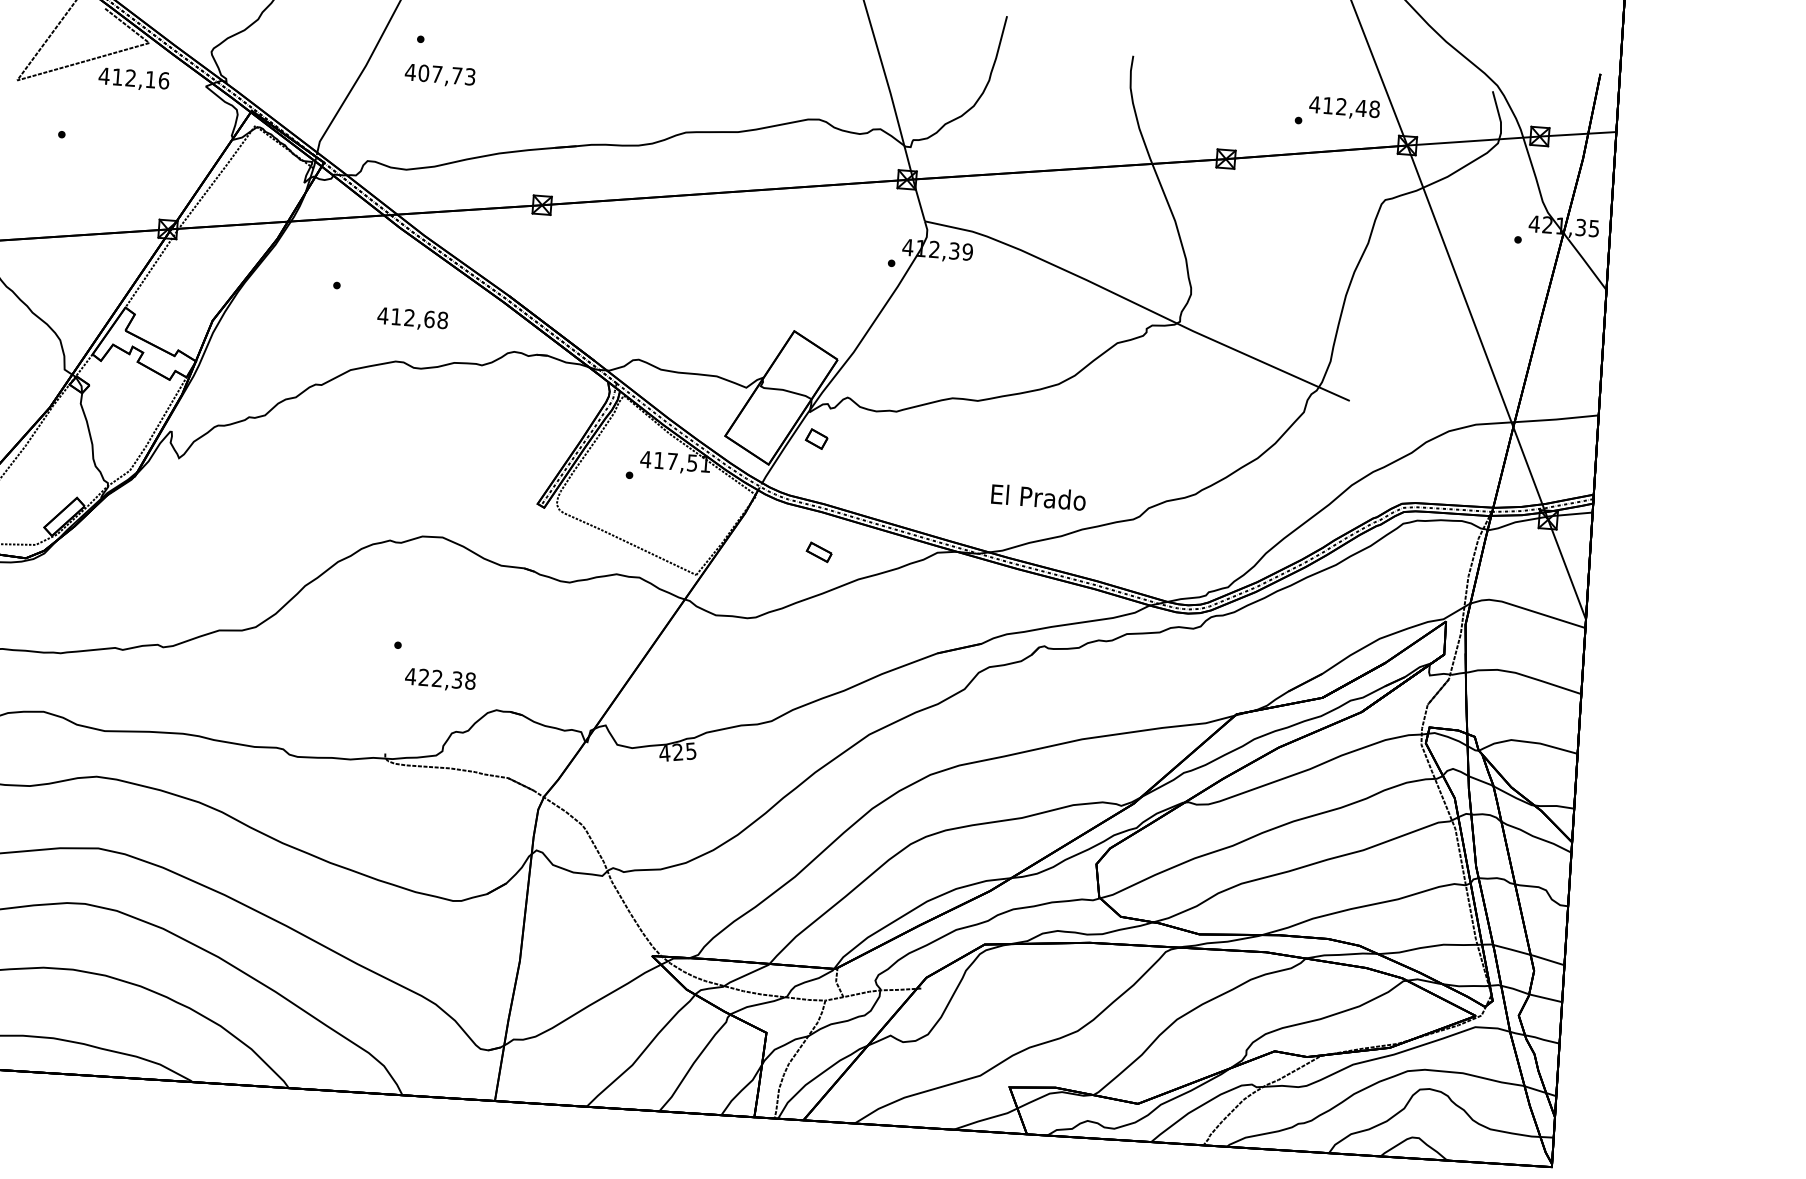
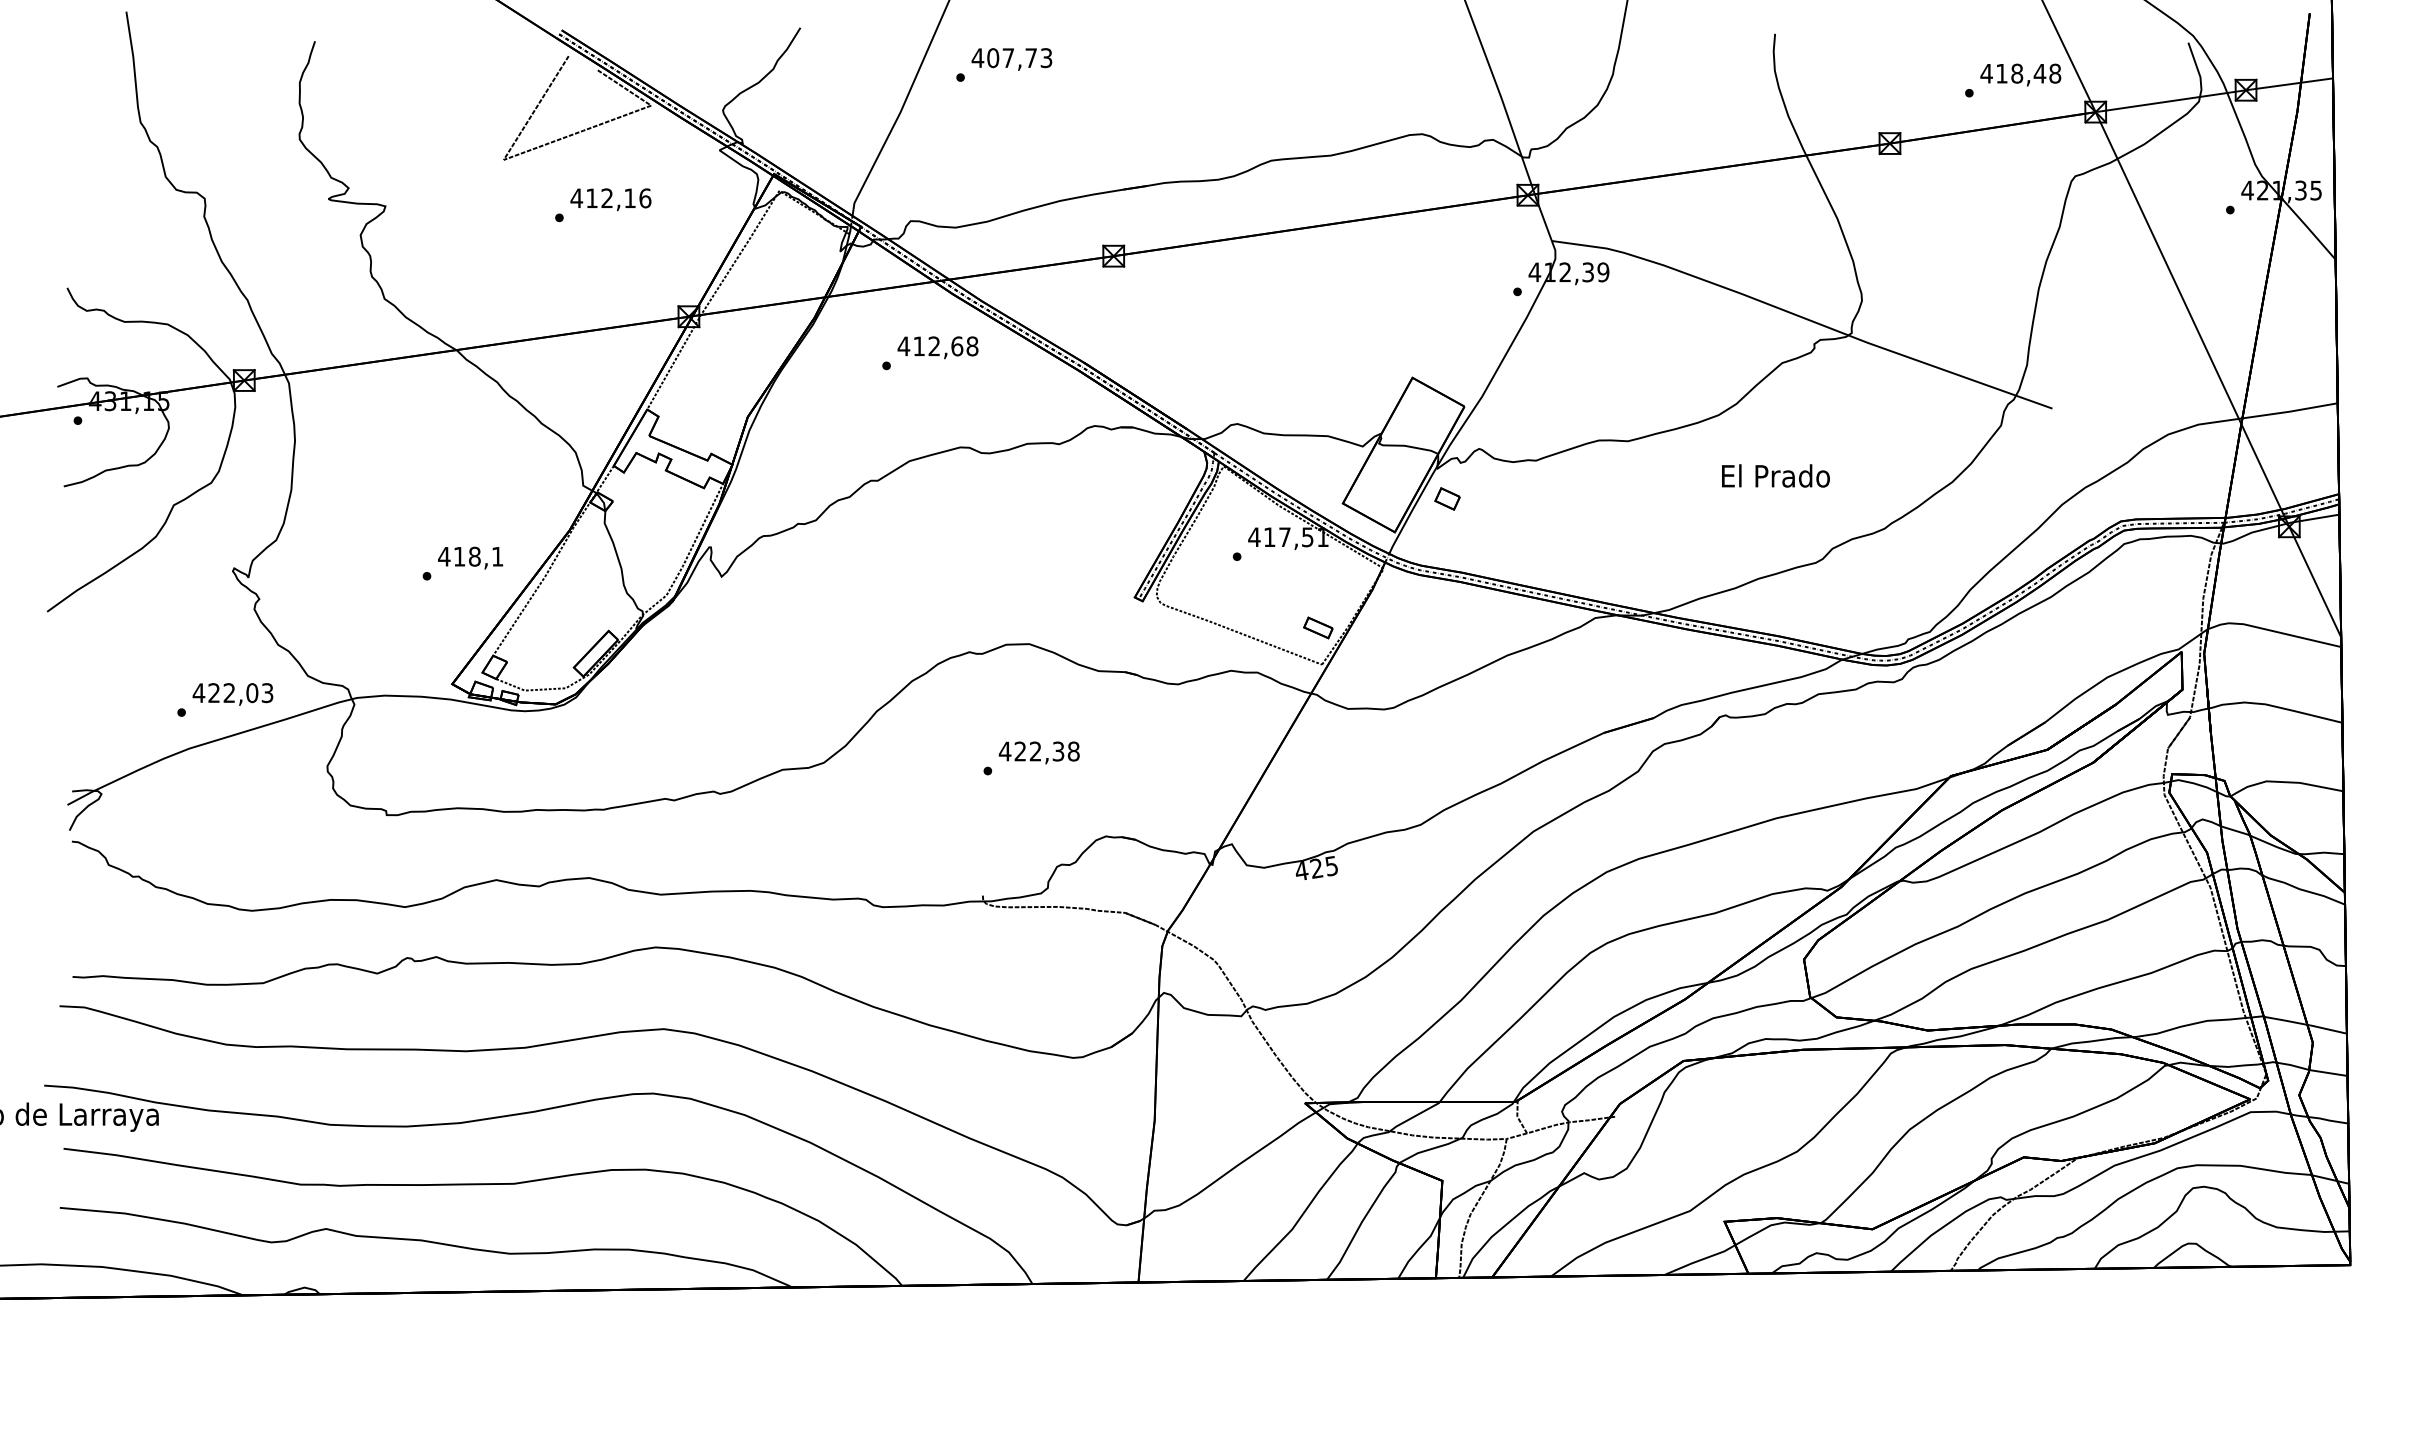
text: (439, 75) -> (1011, 59), moved
text: (133, 79) -> (610, 199), moved
text: (1341, 106) -> (2017, 73), 412,48 -> 418,48
text: (412, 319) -> (937, 347), moved
text: (1038, 496) -> (1775, 475), moved
part: (819, 551) -> (1318, 627), moved
text: (439, 679) -> (1038, 752), moved

